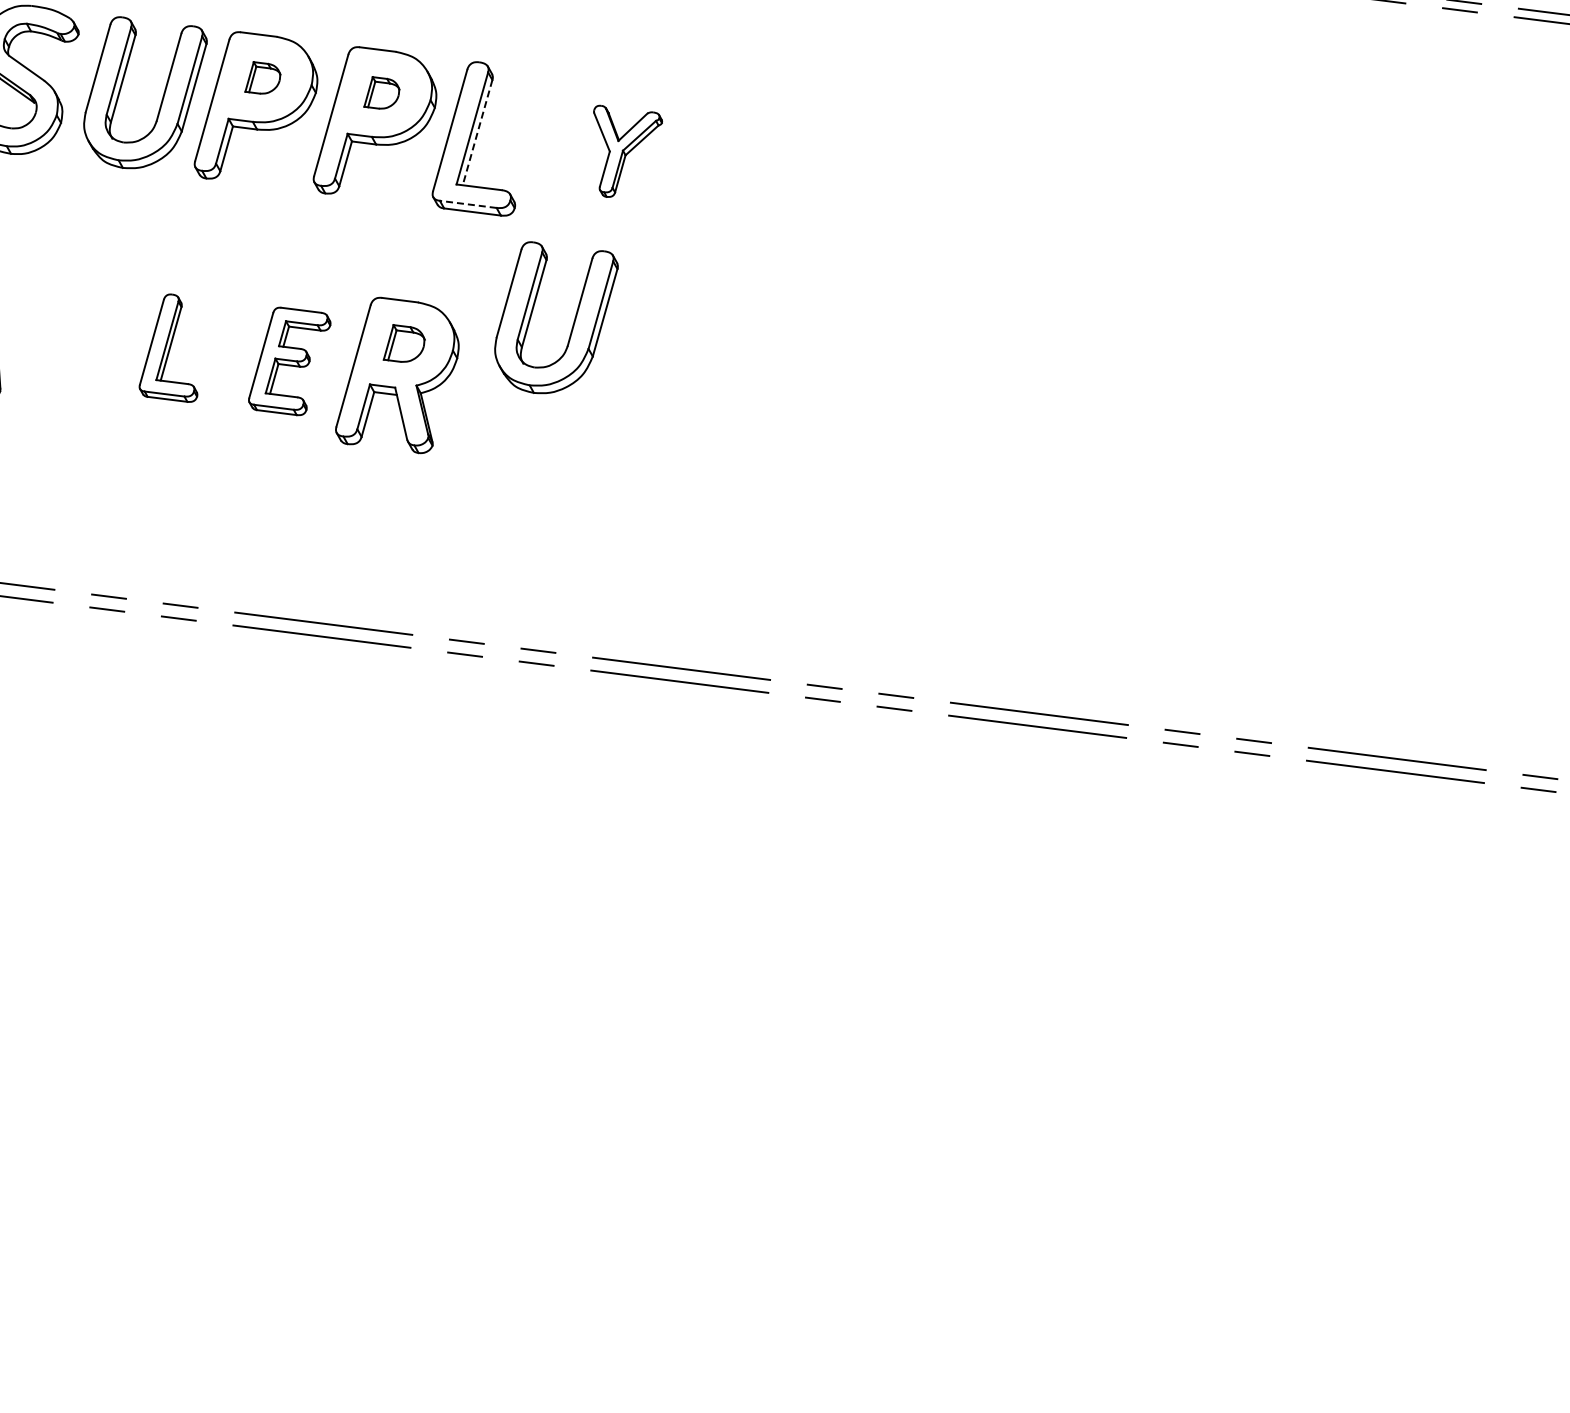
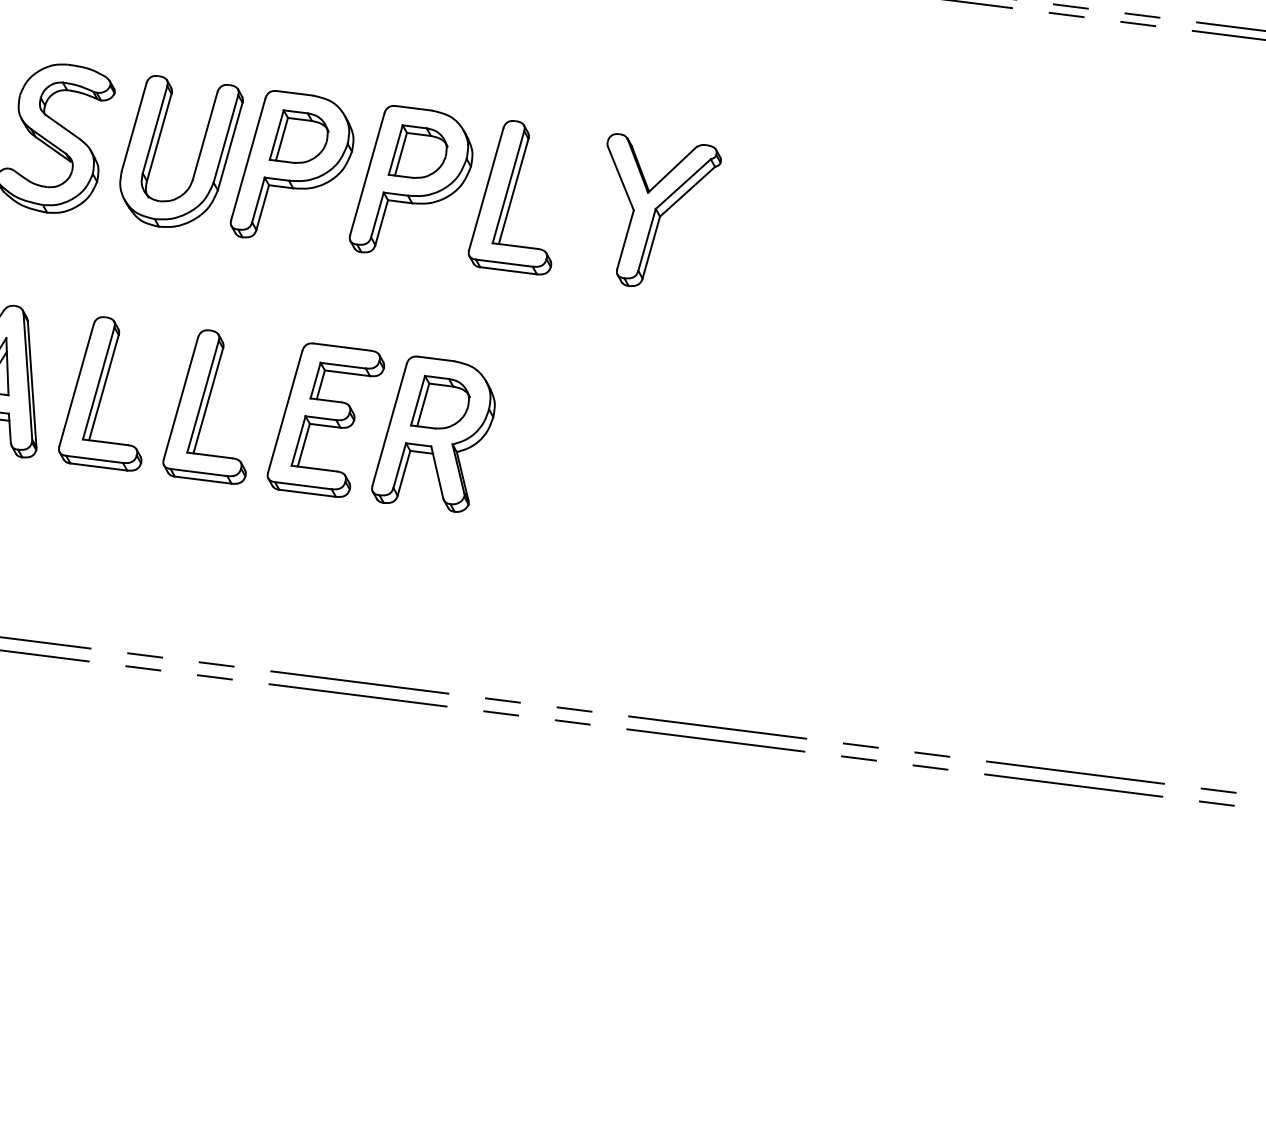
part: (262, 77) -> (298, 136), size x1.67
part: (381, 92) -> (417, 151), size x1.67
line: (477, 132) -> (513, 191), dashed -> solid
part: (627, 151) -> (663, 210), size x1.67
line: (468, 204) -> (504, 263), dashed -> solid
part: (573, 321) -> (609, 380), removed
part: (64, 334) -> (100, 393), added
part: (404, 343) -> (440, 402), size x1.43
part: (168, 347) -> (204, 406), size x1.43
part: (289, 361) -> (325, 420), size x1.43

